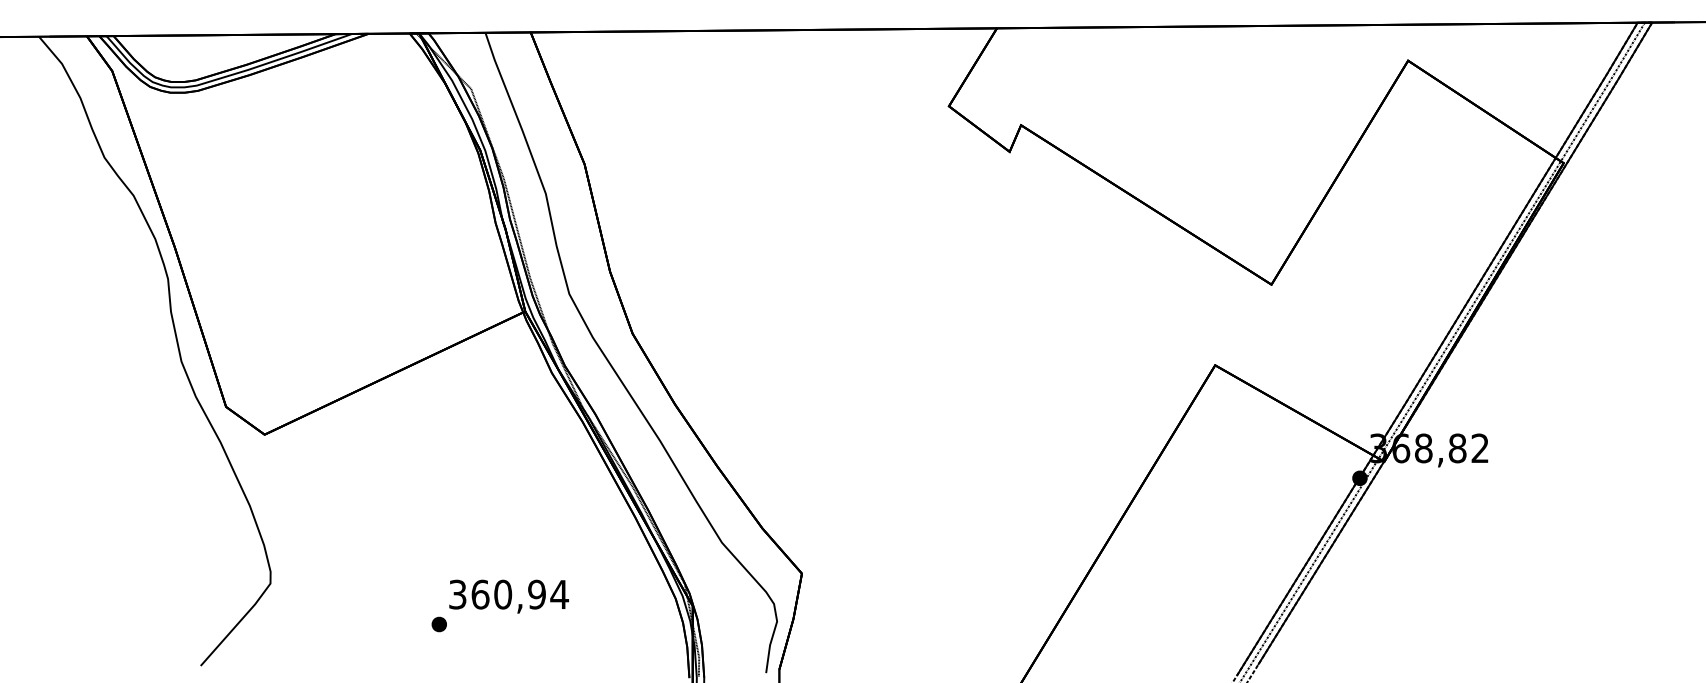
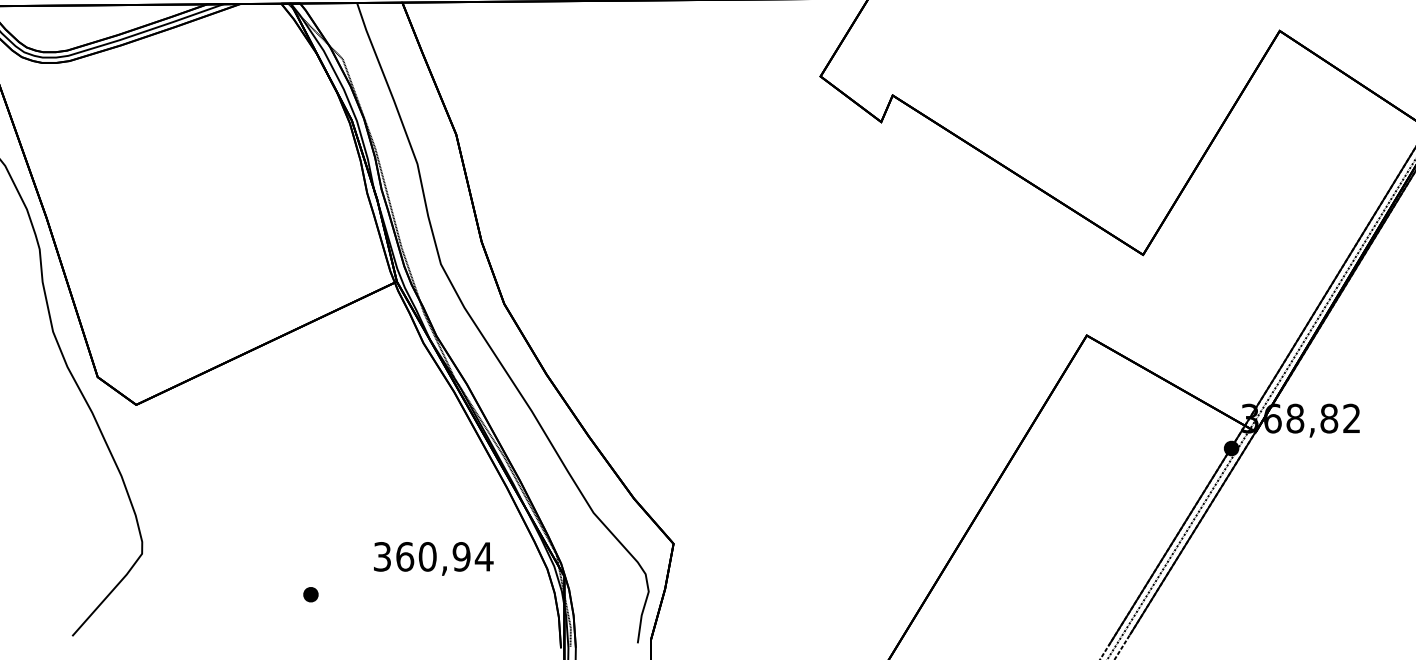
text: (508, 596) -> (433, 558), moved

